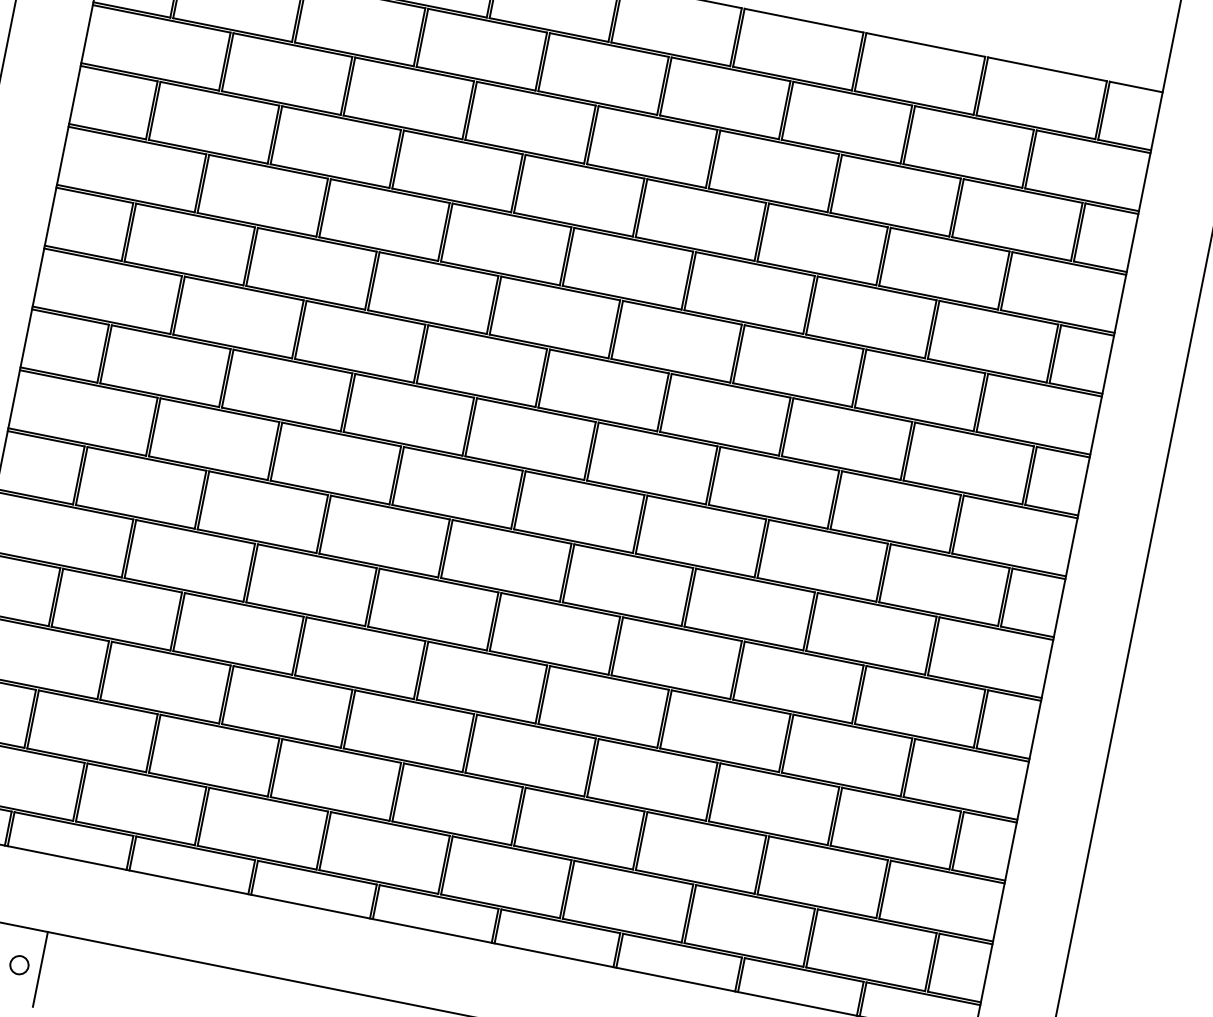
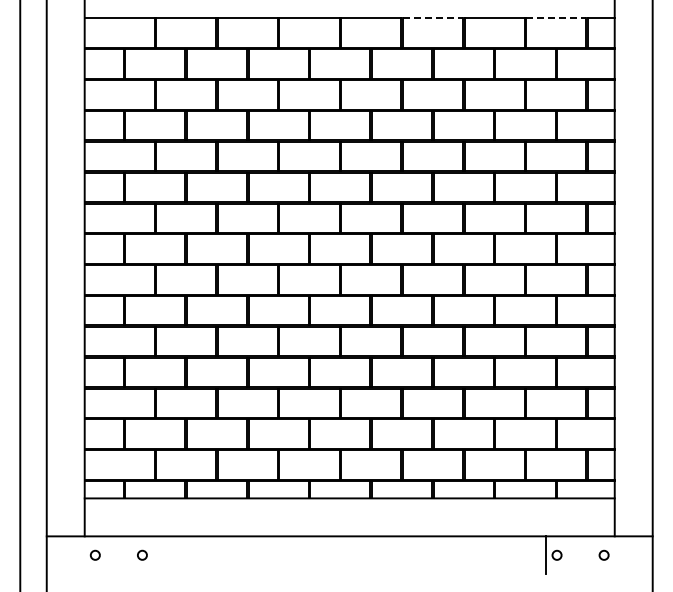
line: (805, 21) -> (433, 18), solid -> dashed
line: (1047, 69) -> (556, 18), solid -> dashed
line: (41, 969) -> (153, 555), removed

